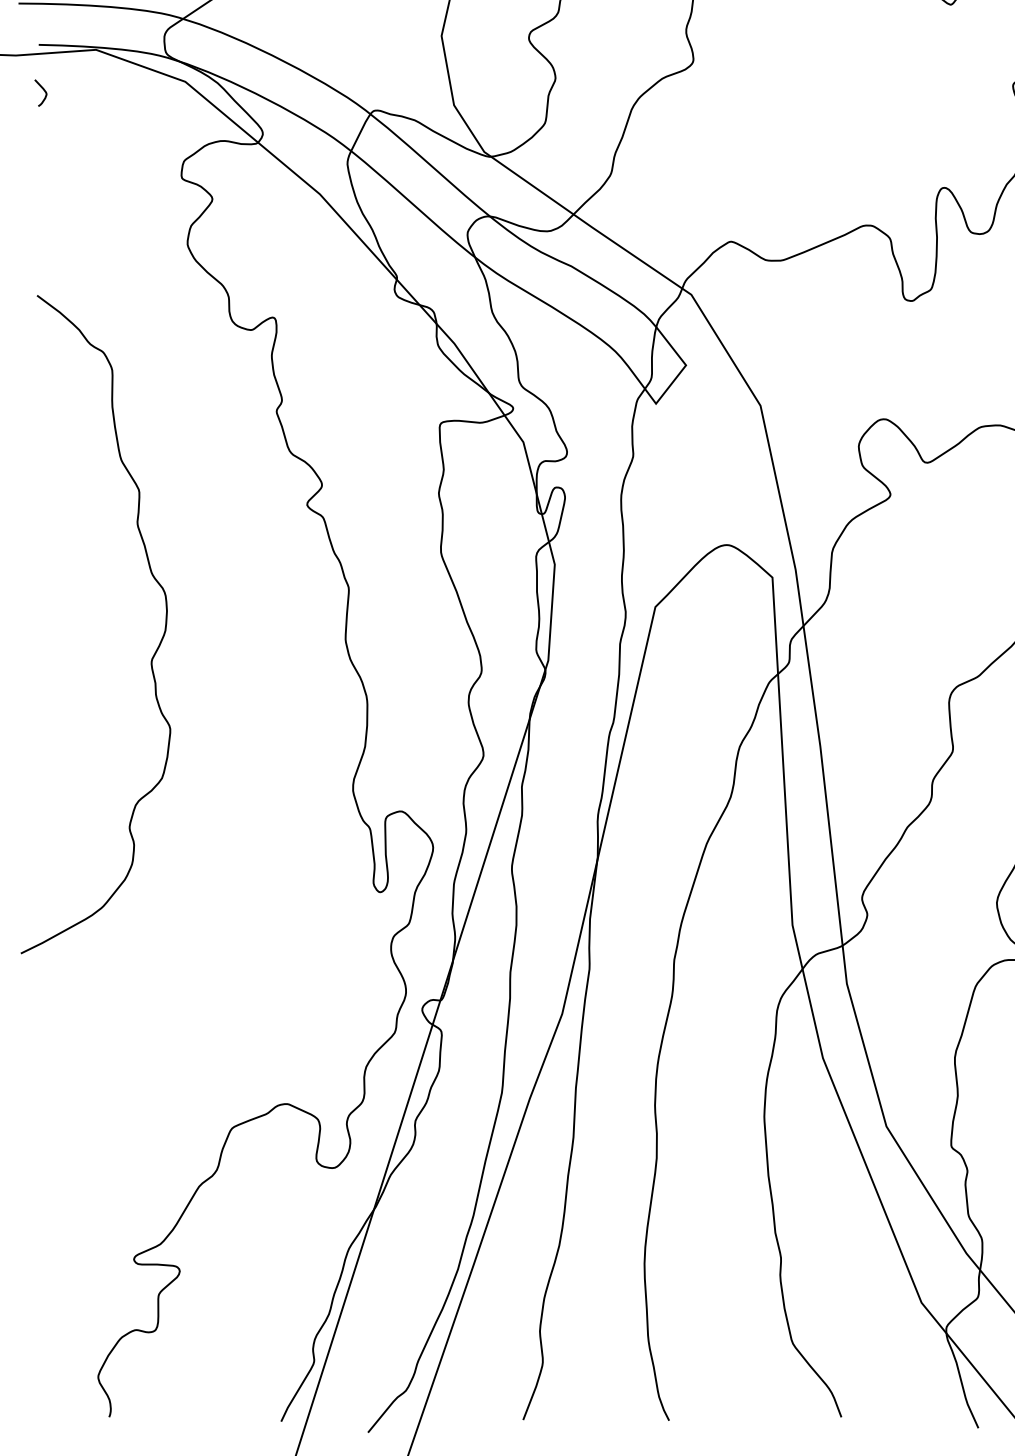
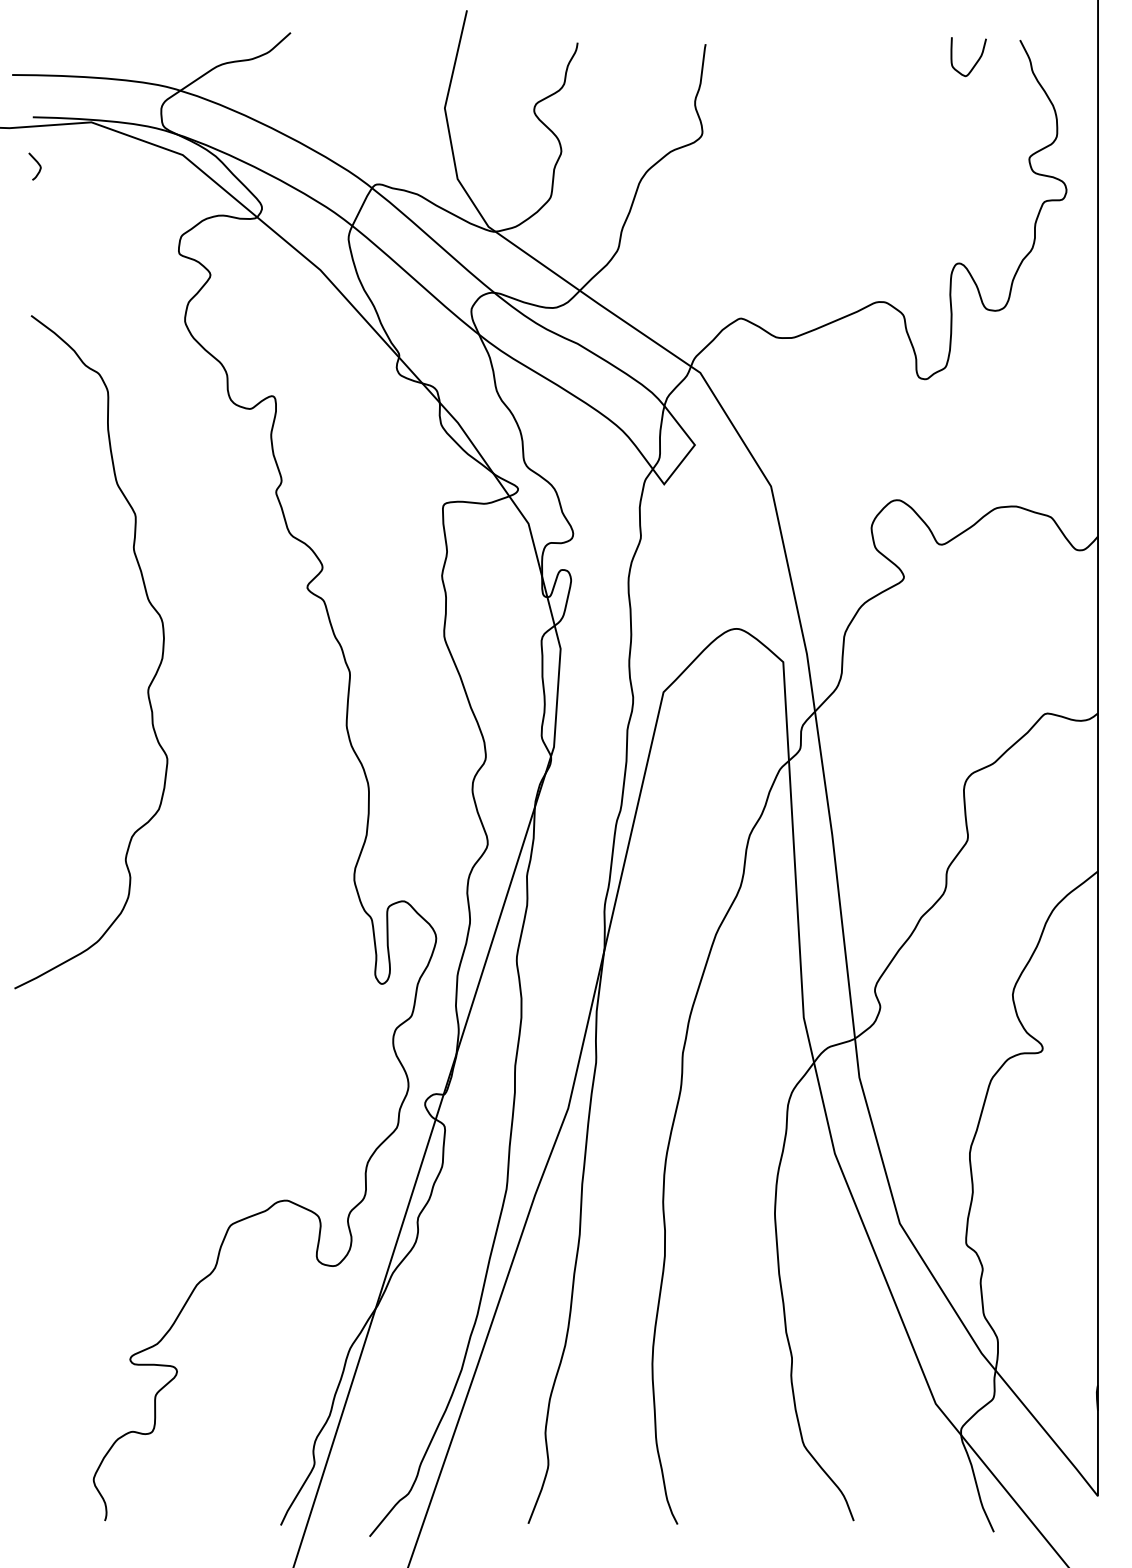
curve: (153, 654) -> (150, 682), moved

